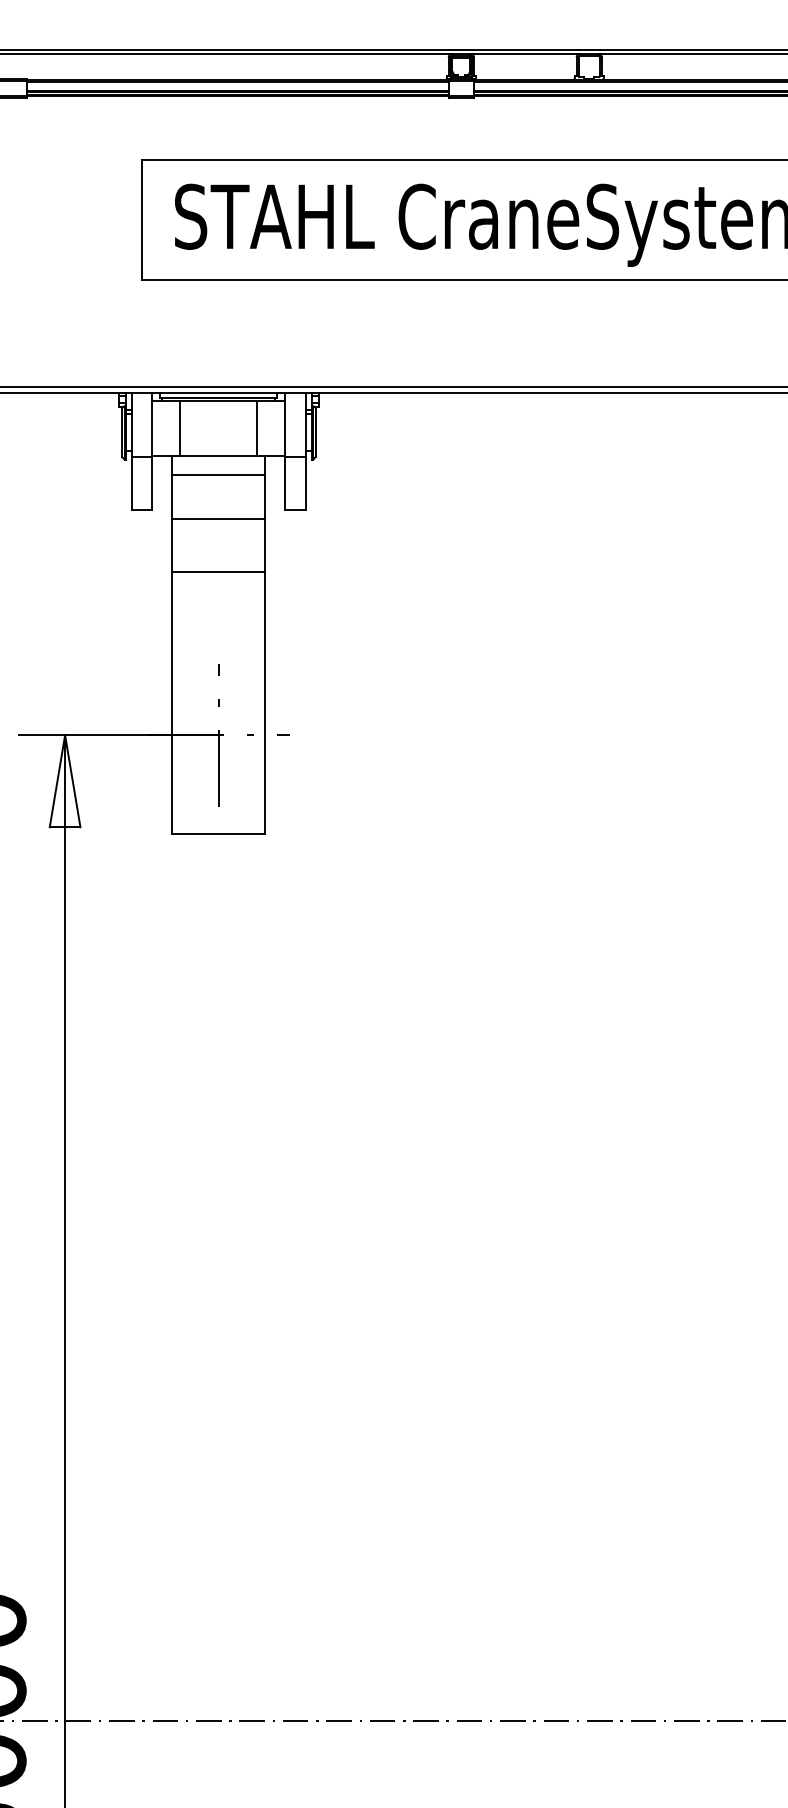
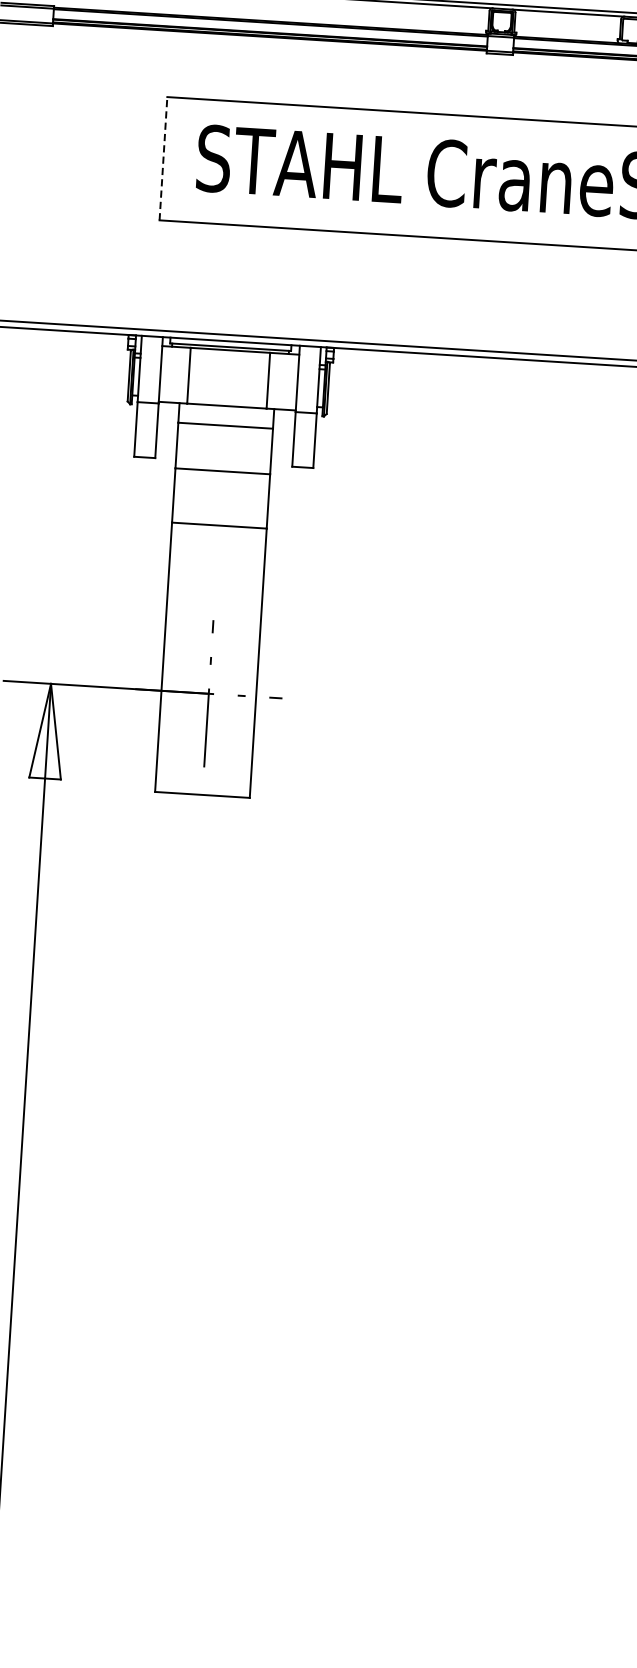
line: (141, 219) -> (162, 158), solid -> dashed

